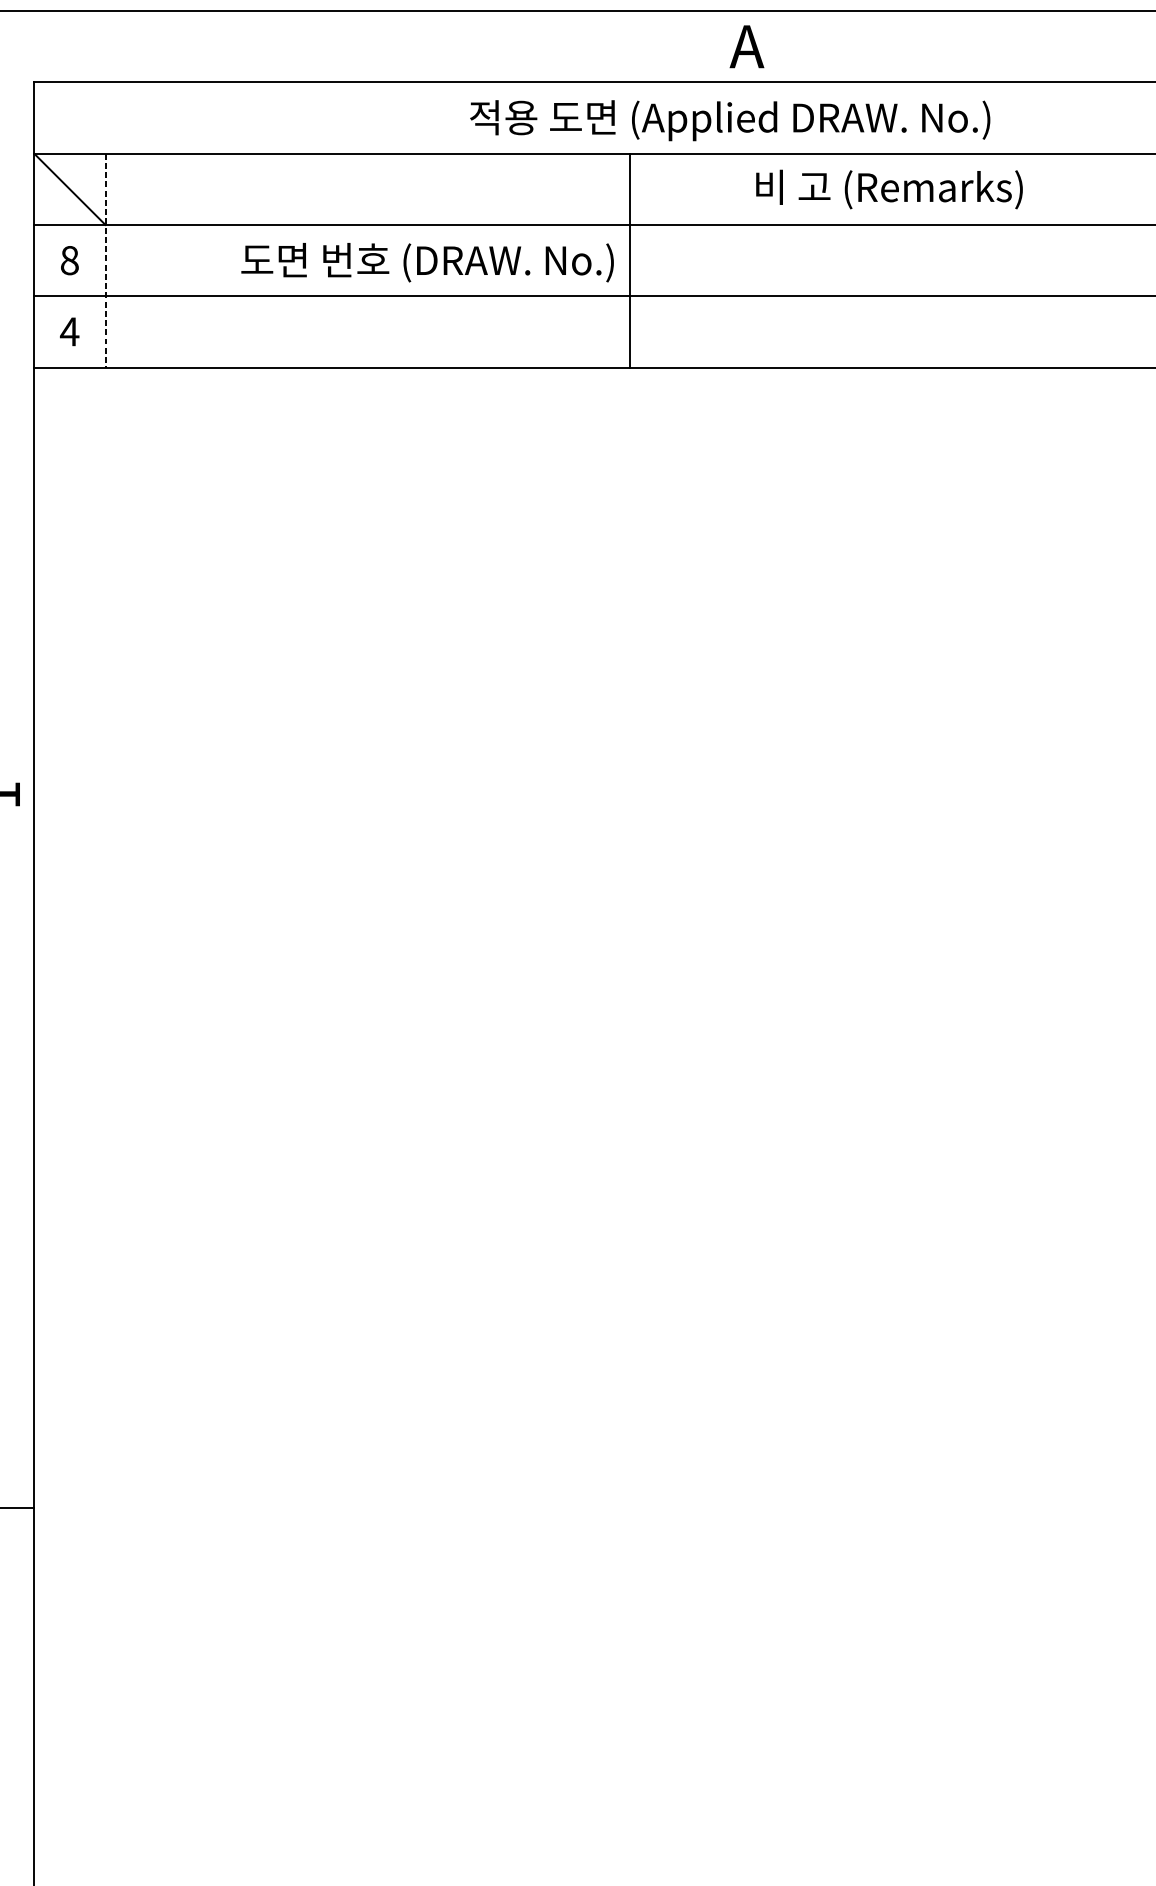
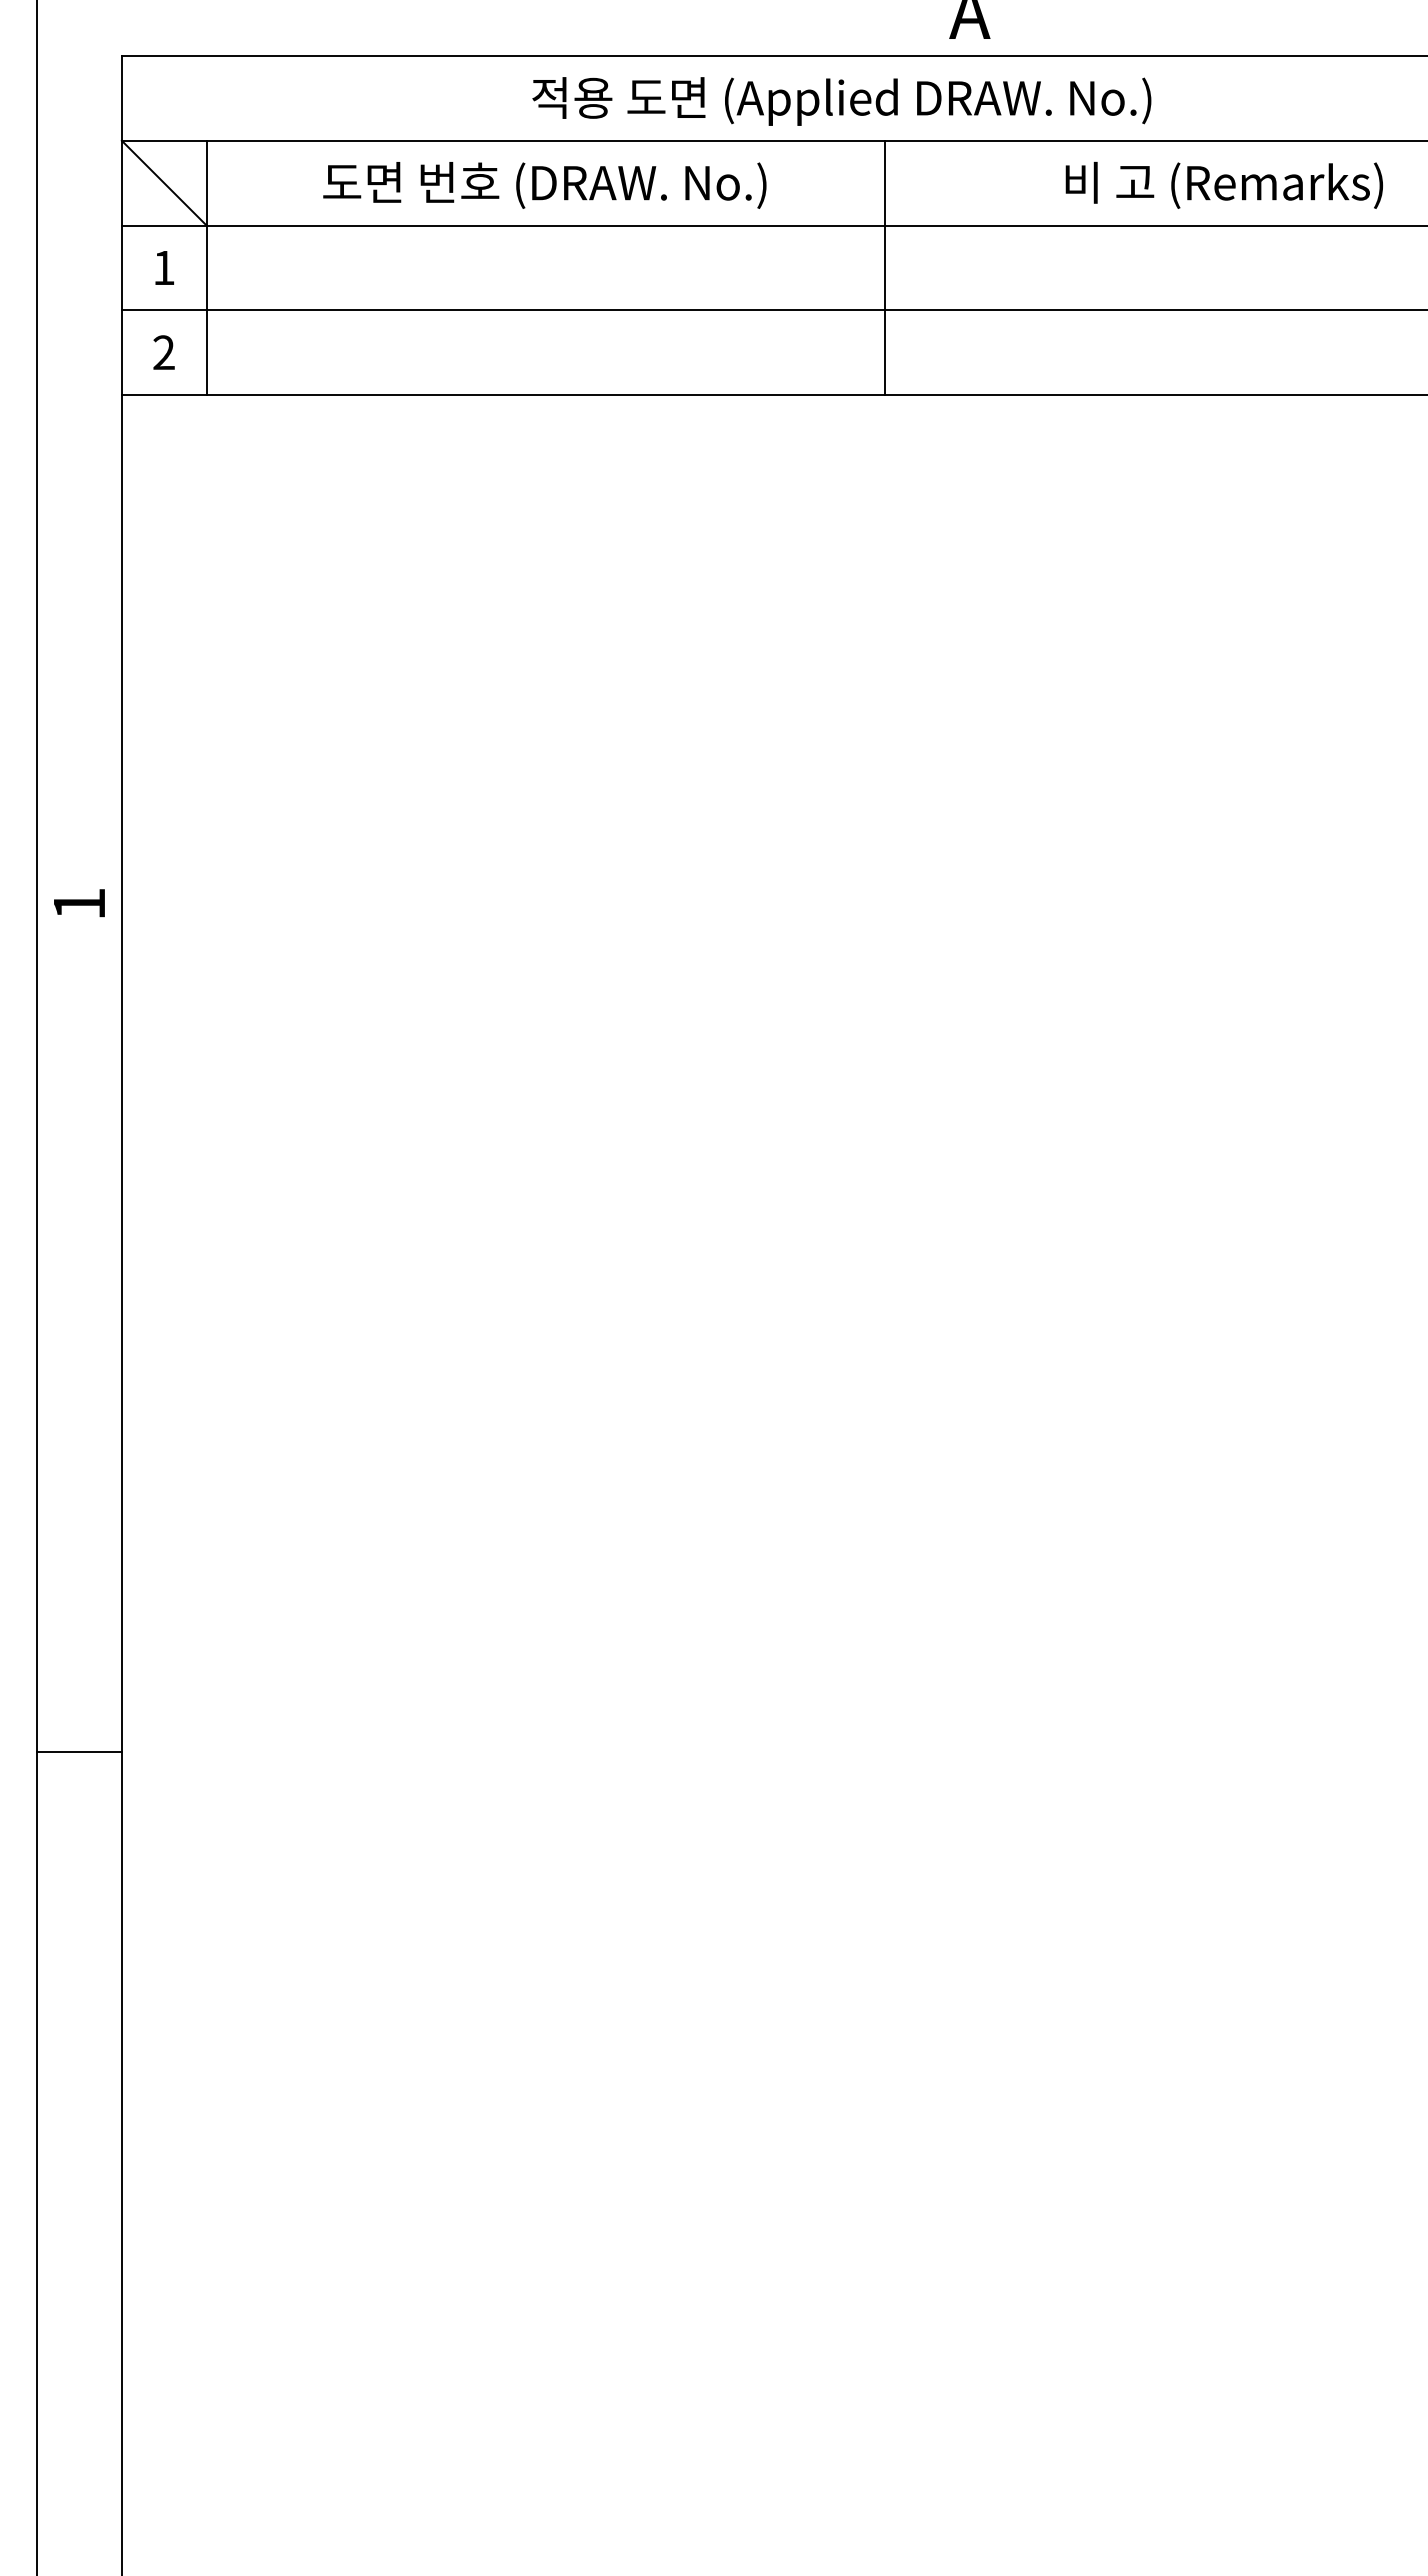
text: (729, 120) -> (841, 101), moved
text: (888, 188) -> (1223, 184), moved
text: (69, 260) -> (163, 267), 8 -> 1
line: (629, 260) -> (885, 267), moved
line: (105, 261) -> (206, 268), dashed -> solid
text: (427, 262) -> (544, 185), moved
text: (69, 331) -> (163, 352), 4 -> 2

